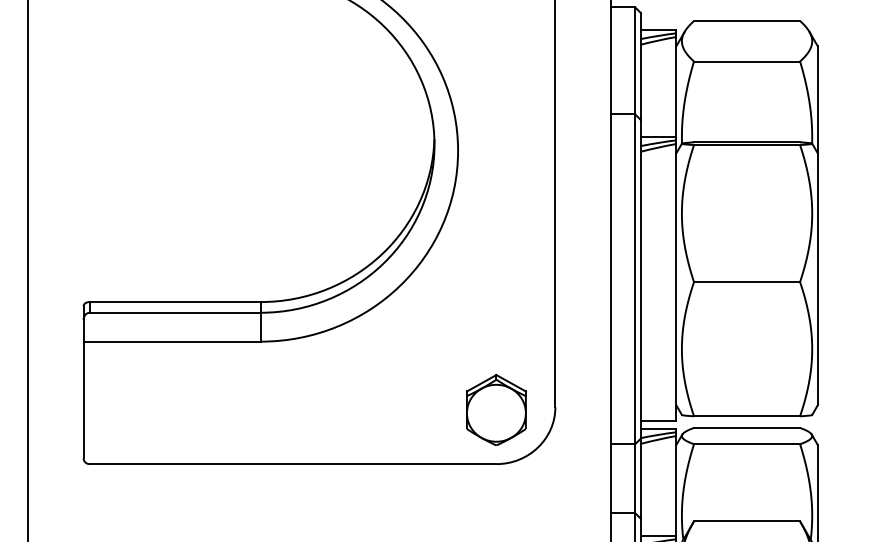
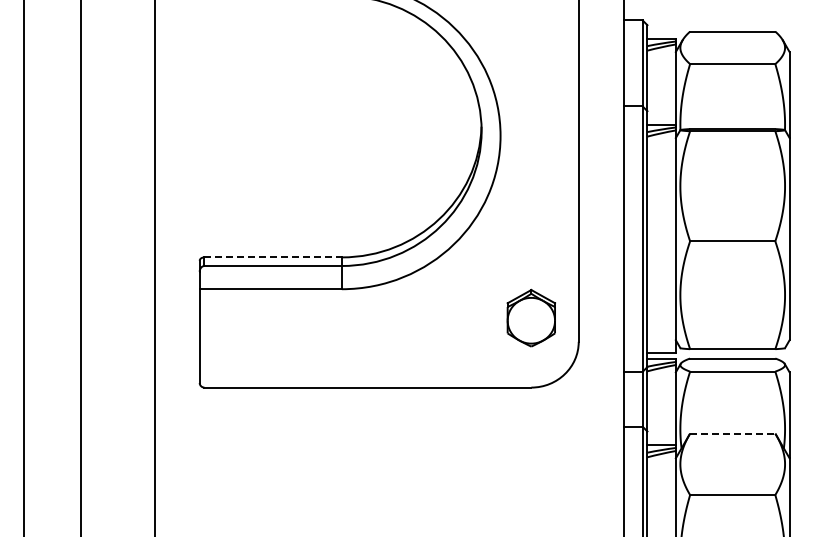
line: (175, 302) -> (273, 257), solid -> dashed
part: (495, 409) -> (530, 317), moved
line: (746, 521) -> (732, 433), solid -> dashed

